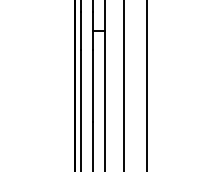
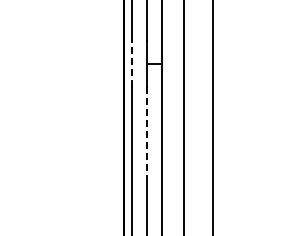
line: (80, 30) -> (131, 63), solid -> dashed
line: (93, 85) -> (146, 131), solid -> dashed

